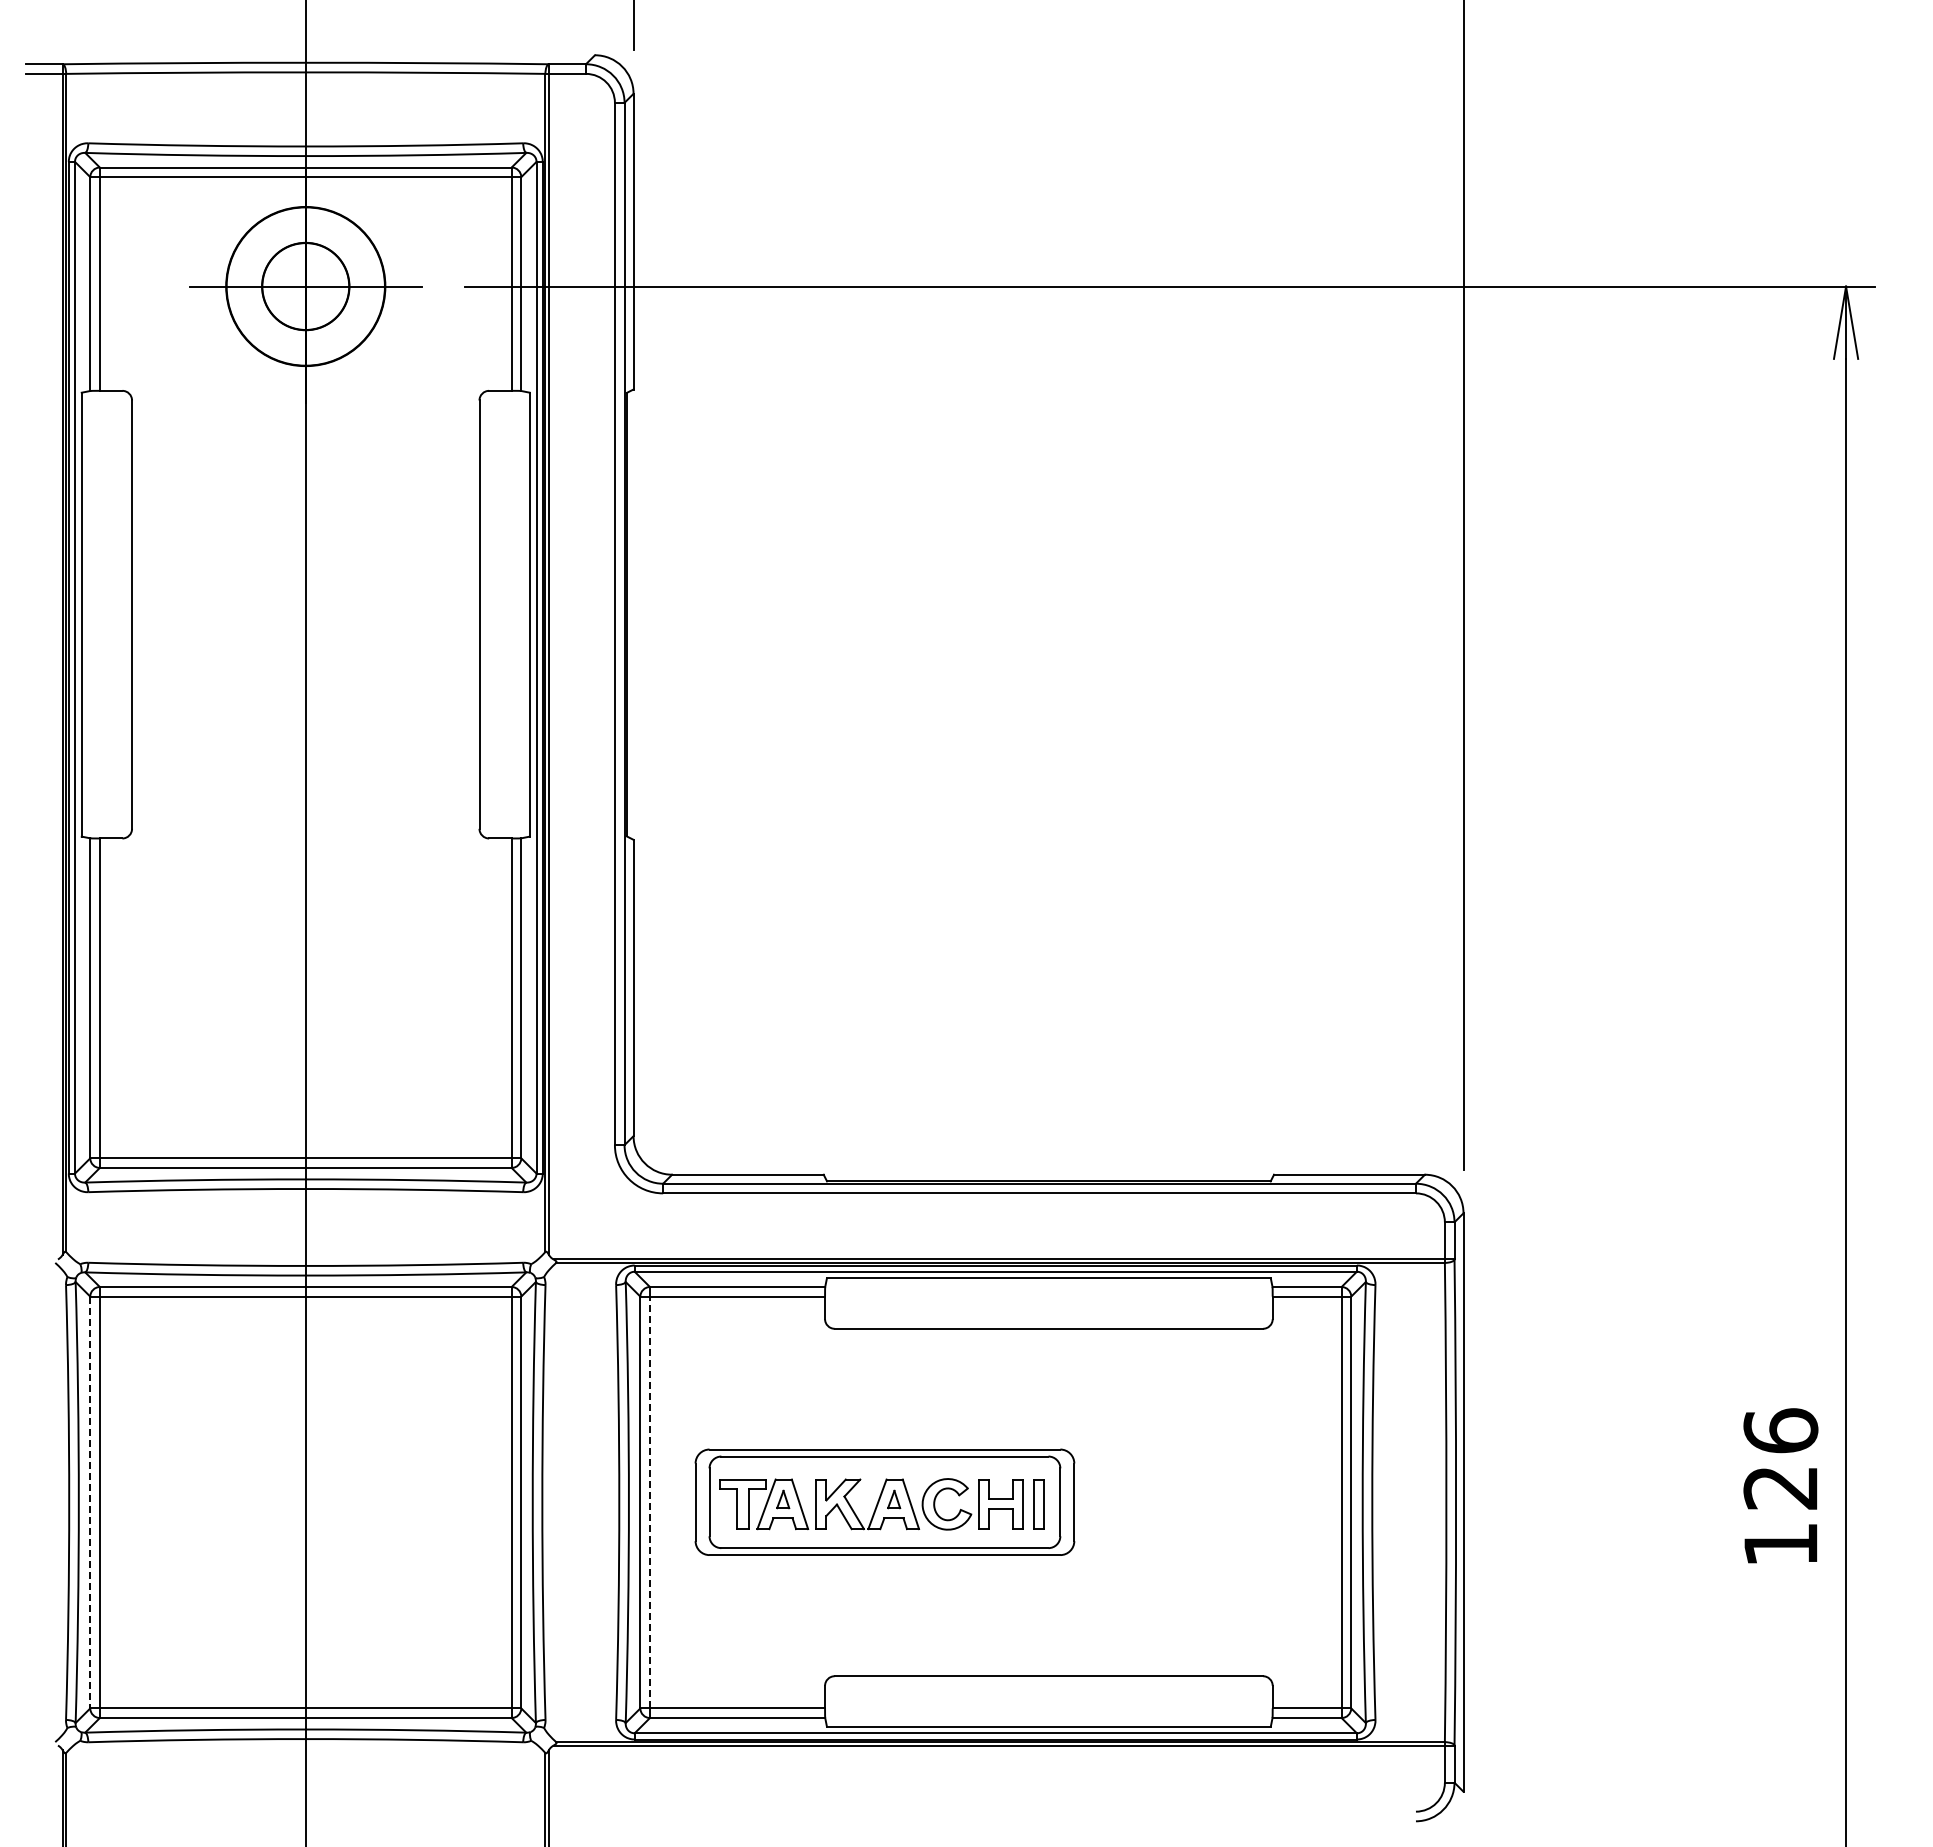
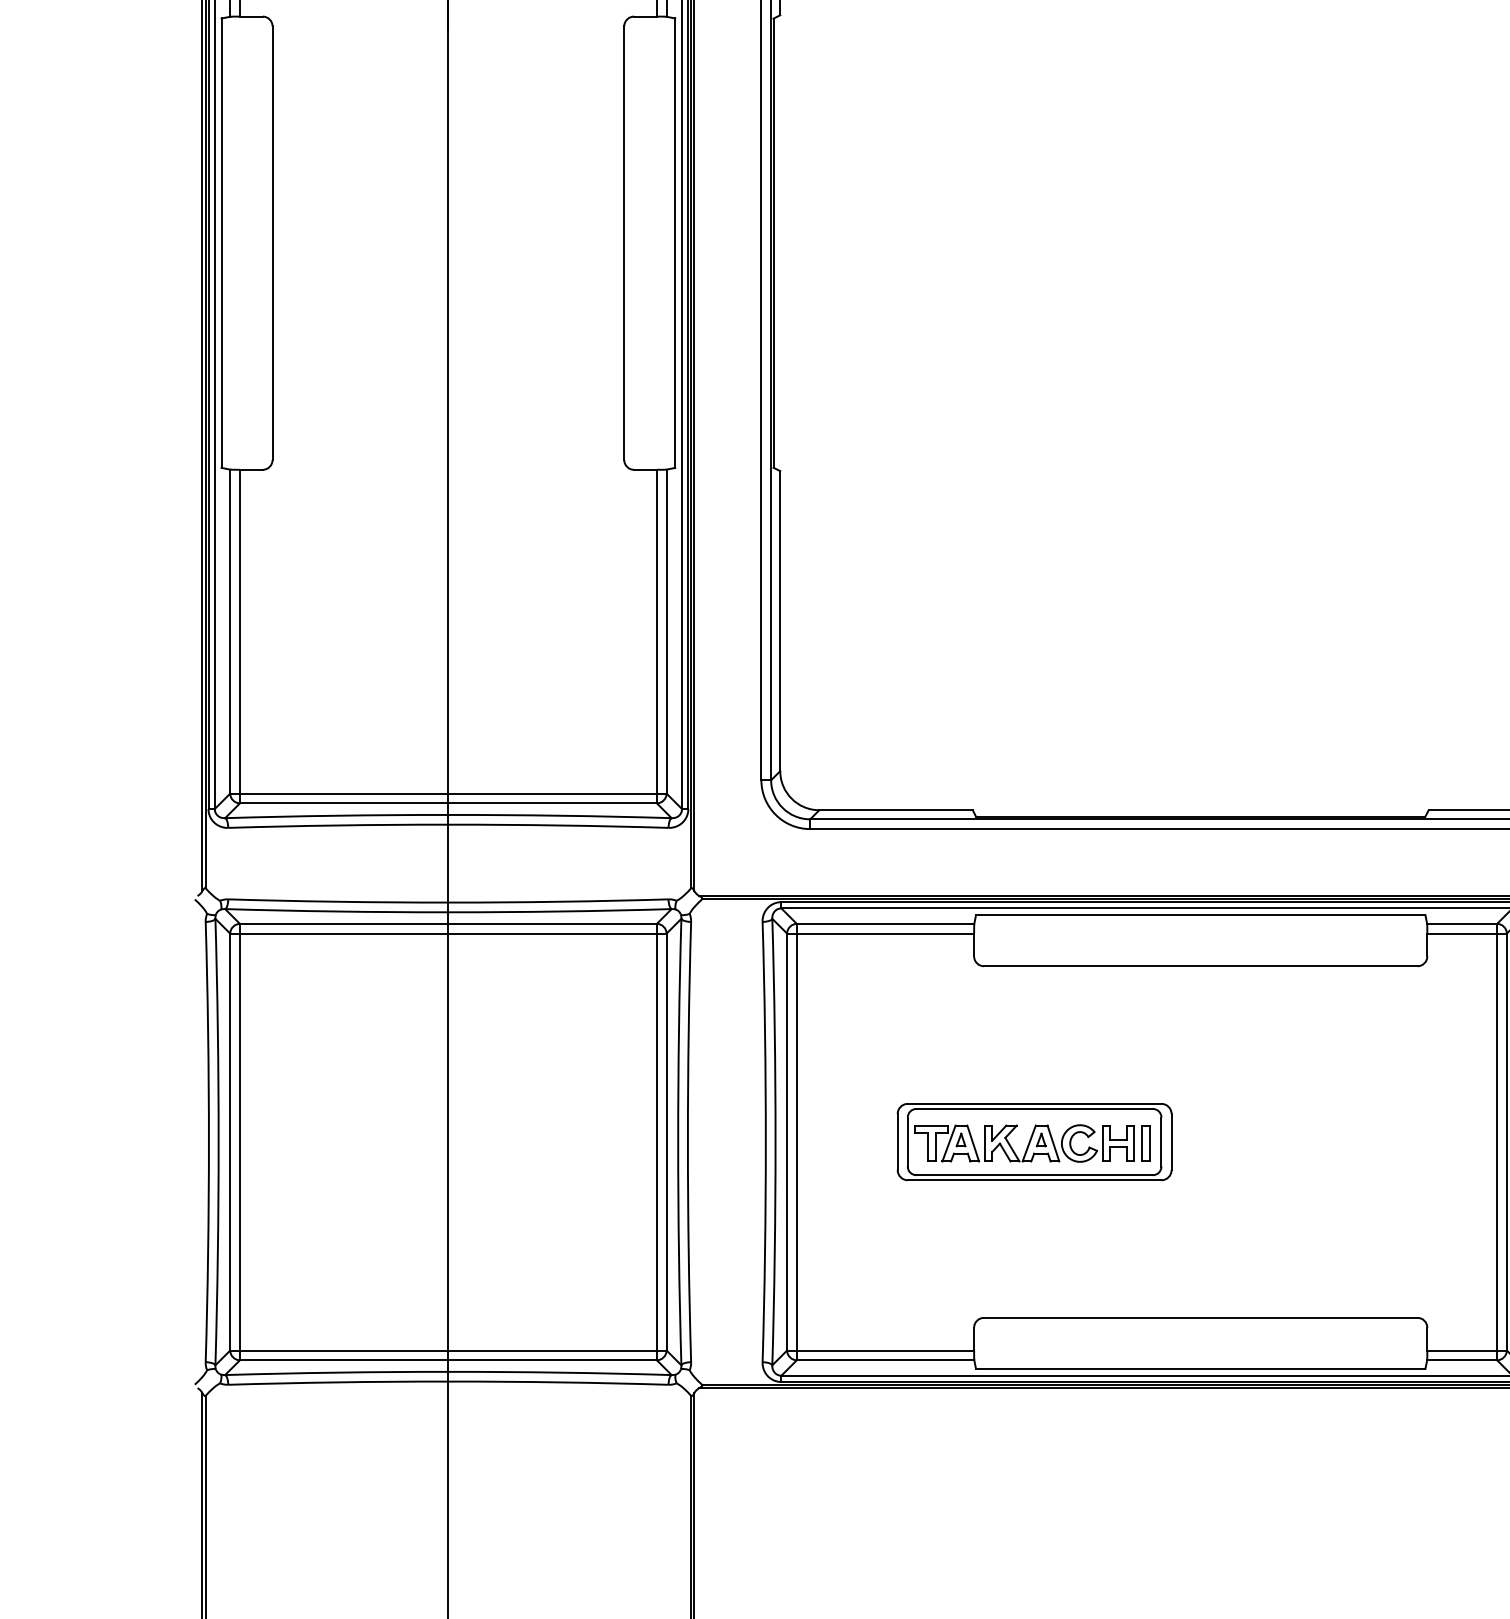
line: (90, 1502) -> (230, 1142), dashed -> solid
line: (649, 1502) -> (796, 1142), dashed -> solid
part: (884, 1502) -> (1034, 1142), size x0.71

